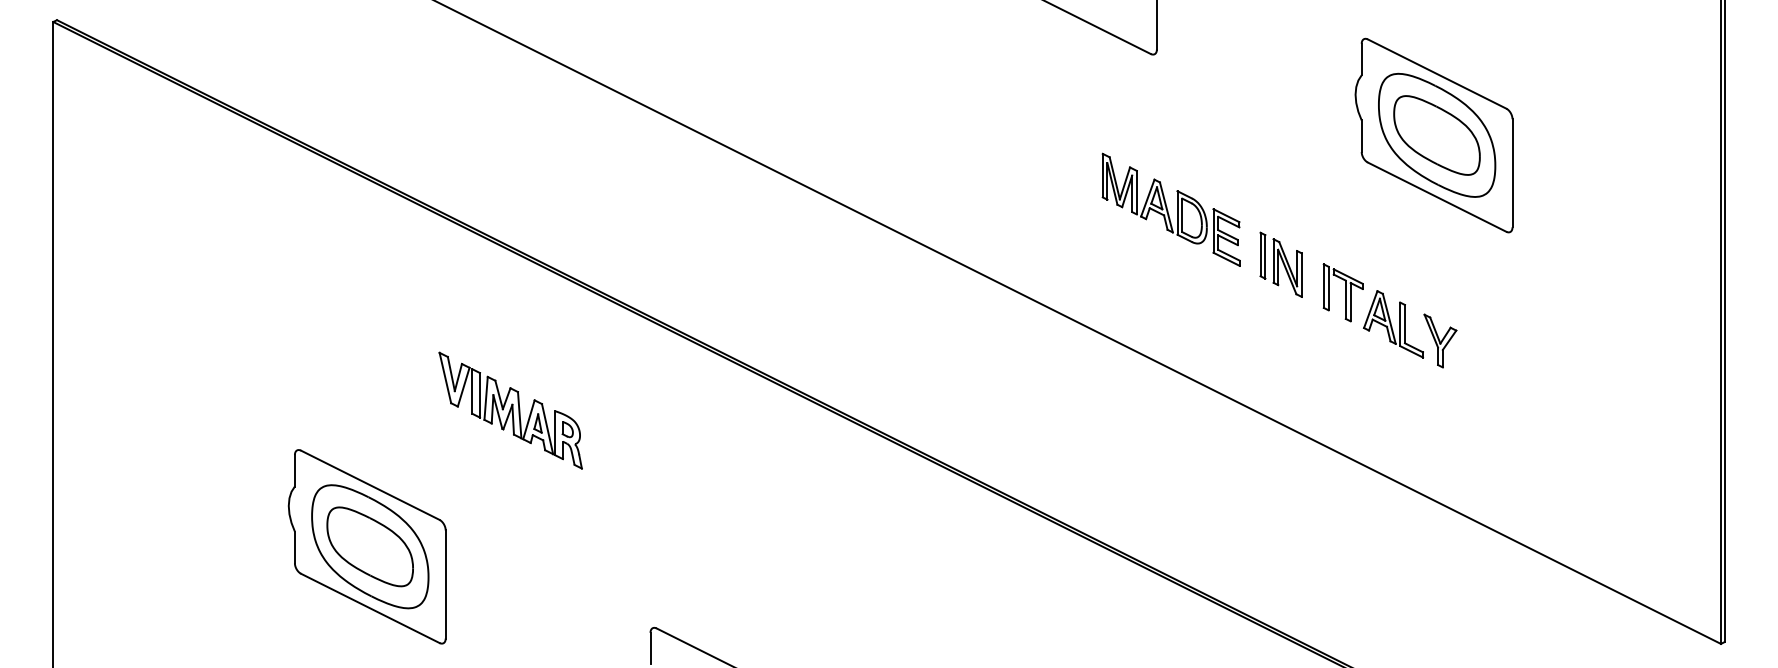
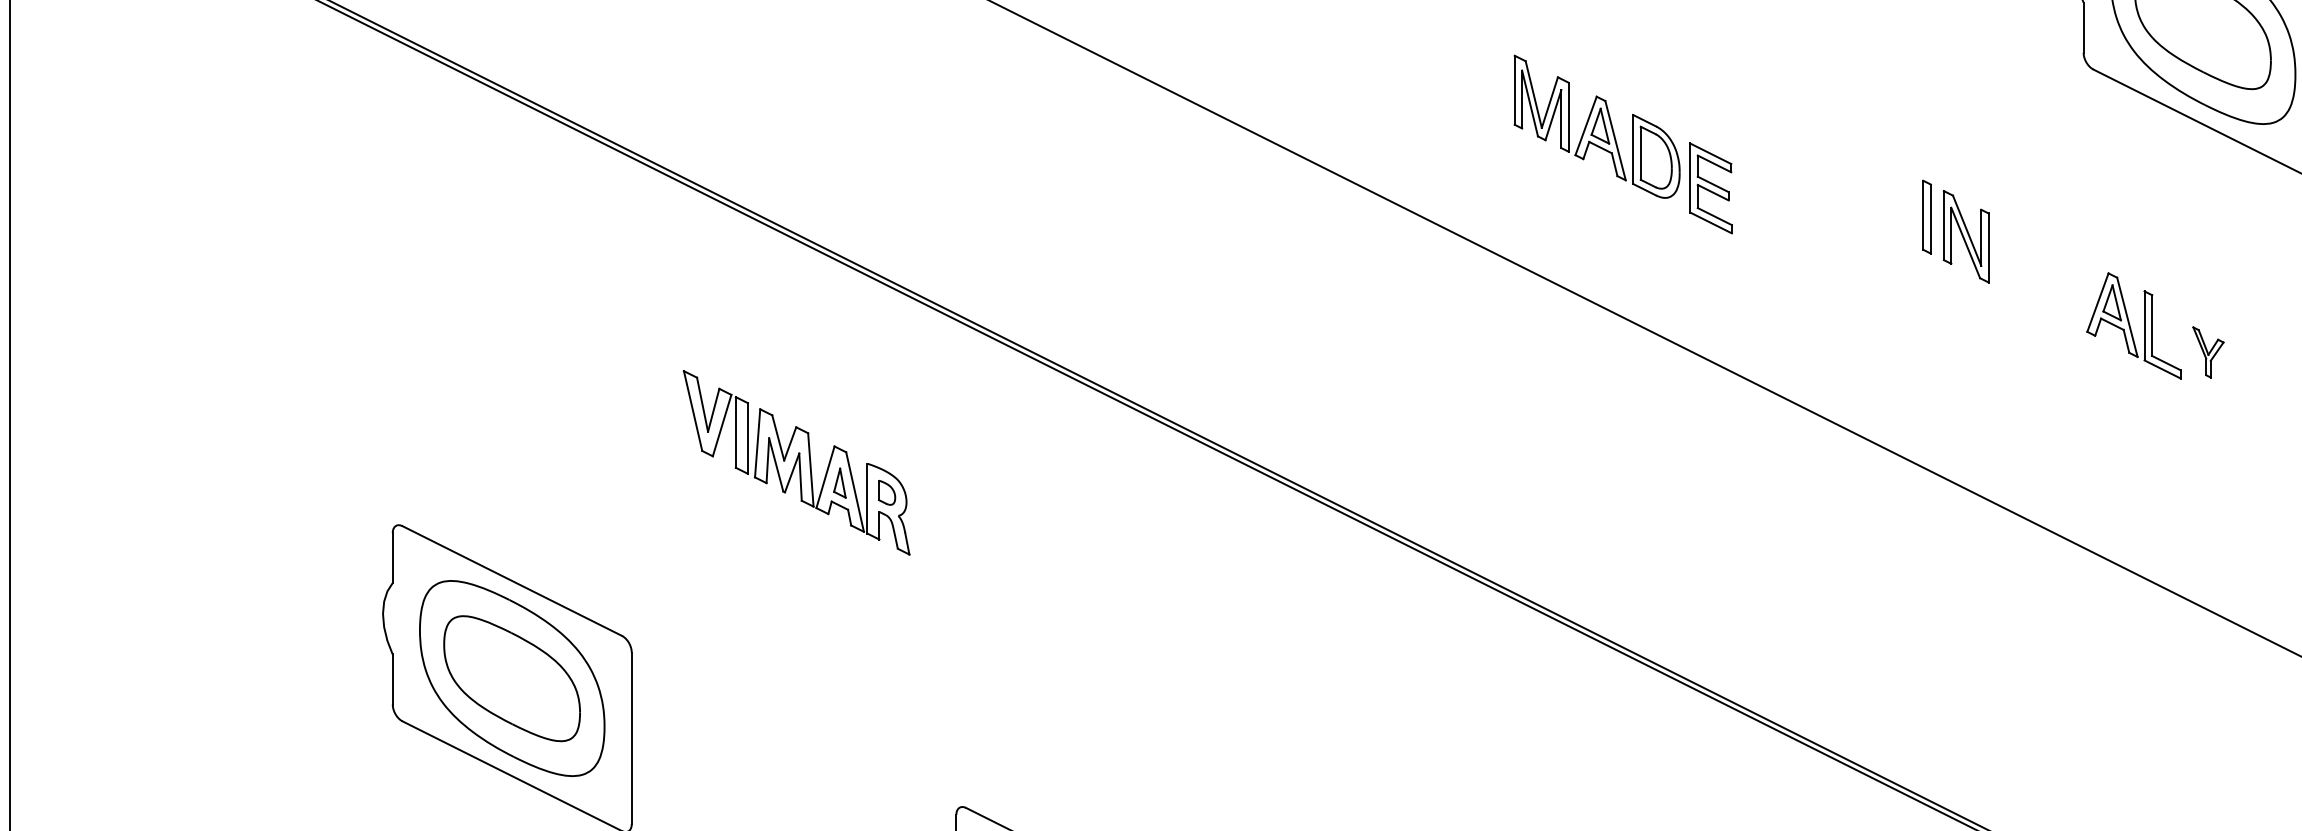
part: (1170, 209) -> (1622, 143), moved
part: (1342, 292) -> (2053, 275), removed
part: (1440, 340) -> (2208, 351), size x0.6
part: (510, 410) -> (796, 462), moved

